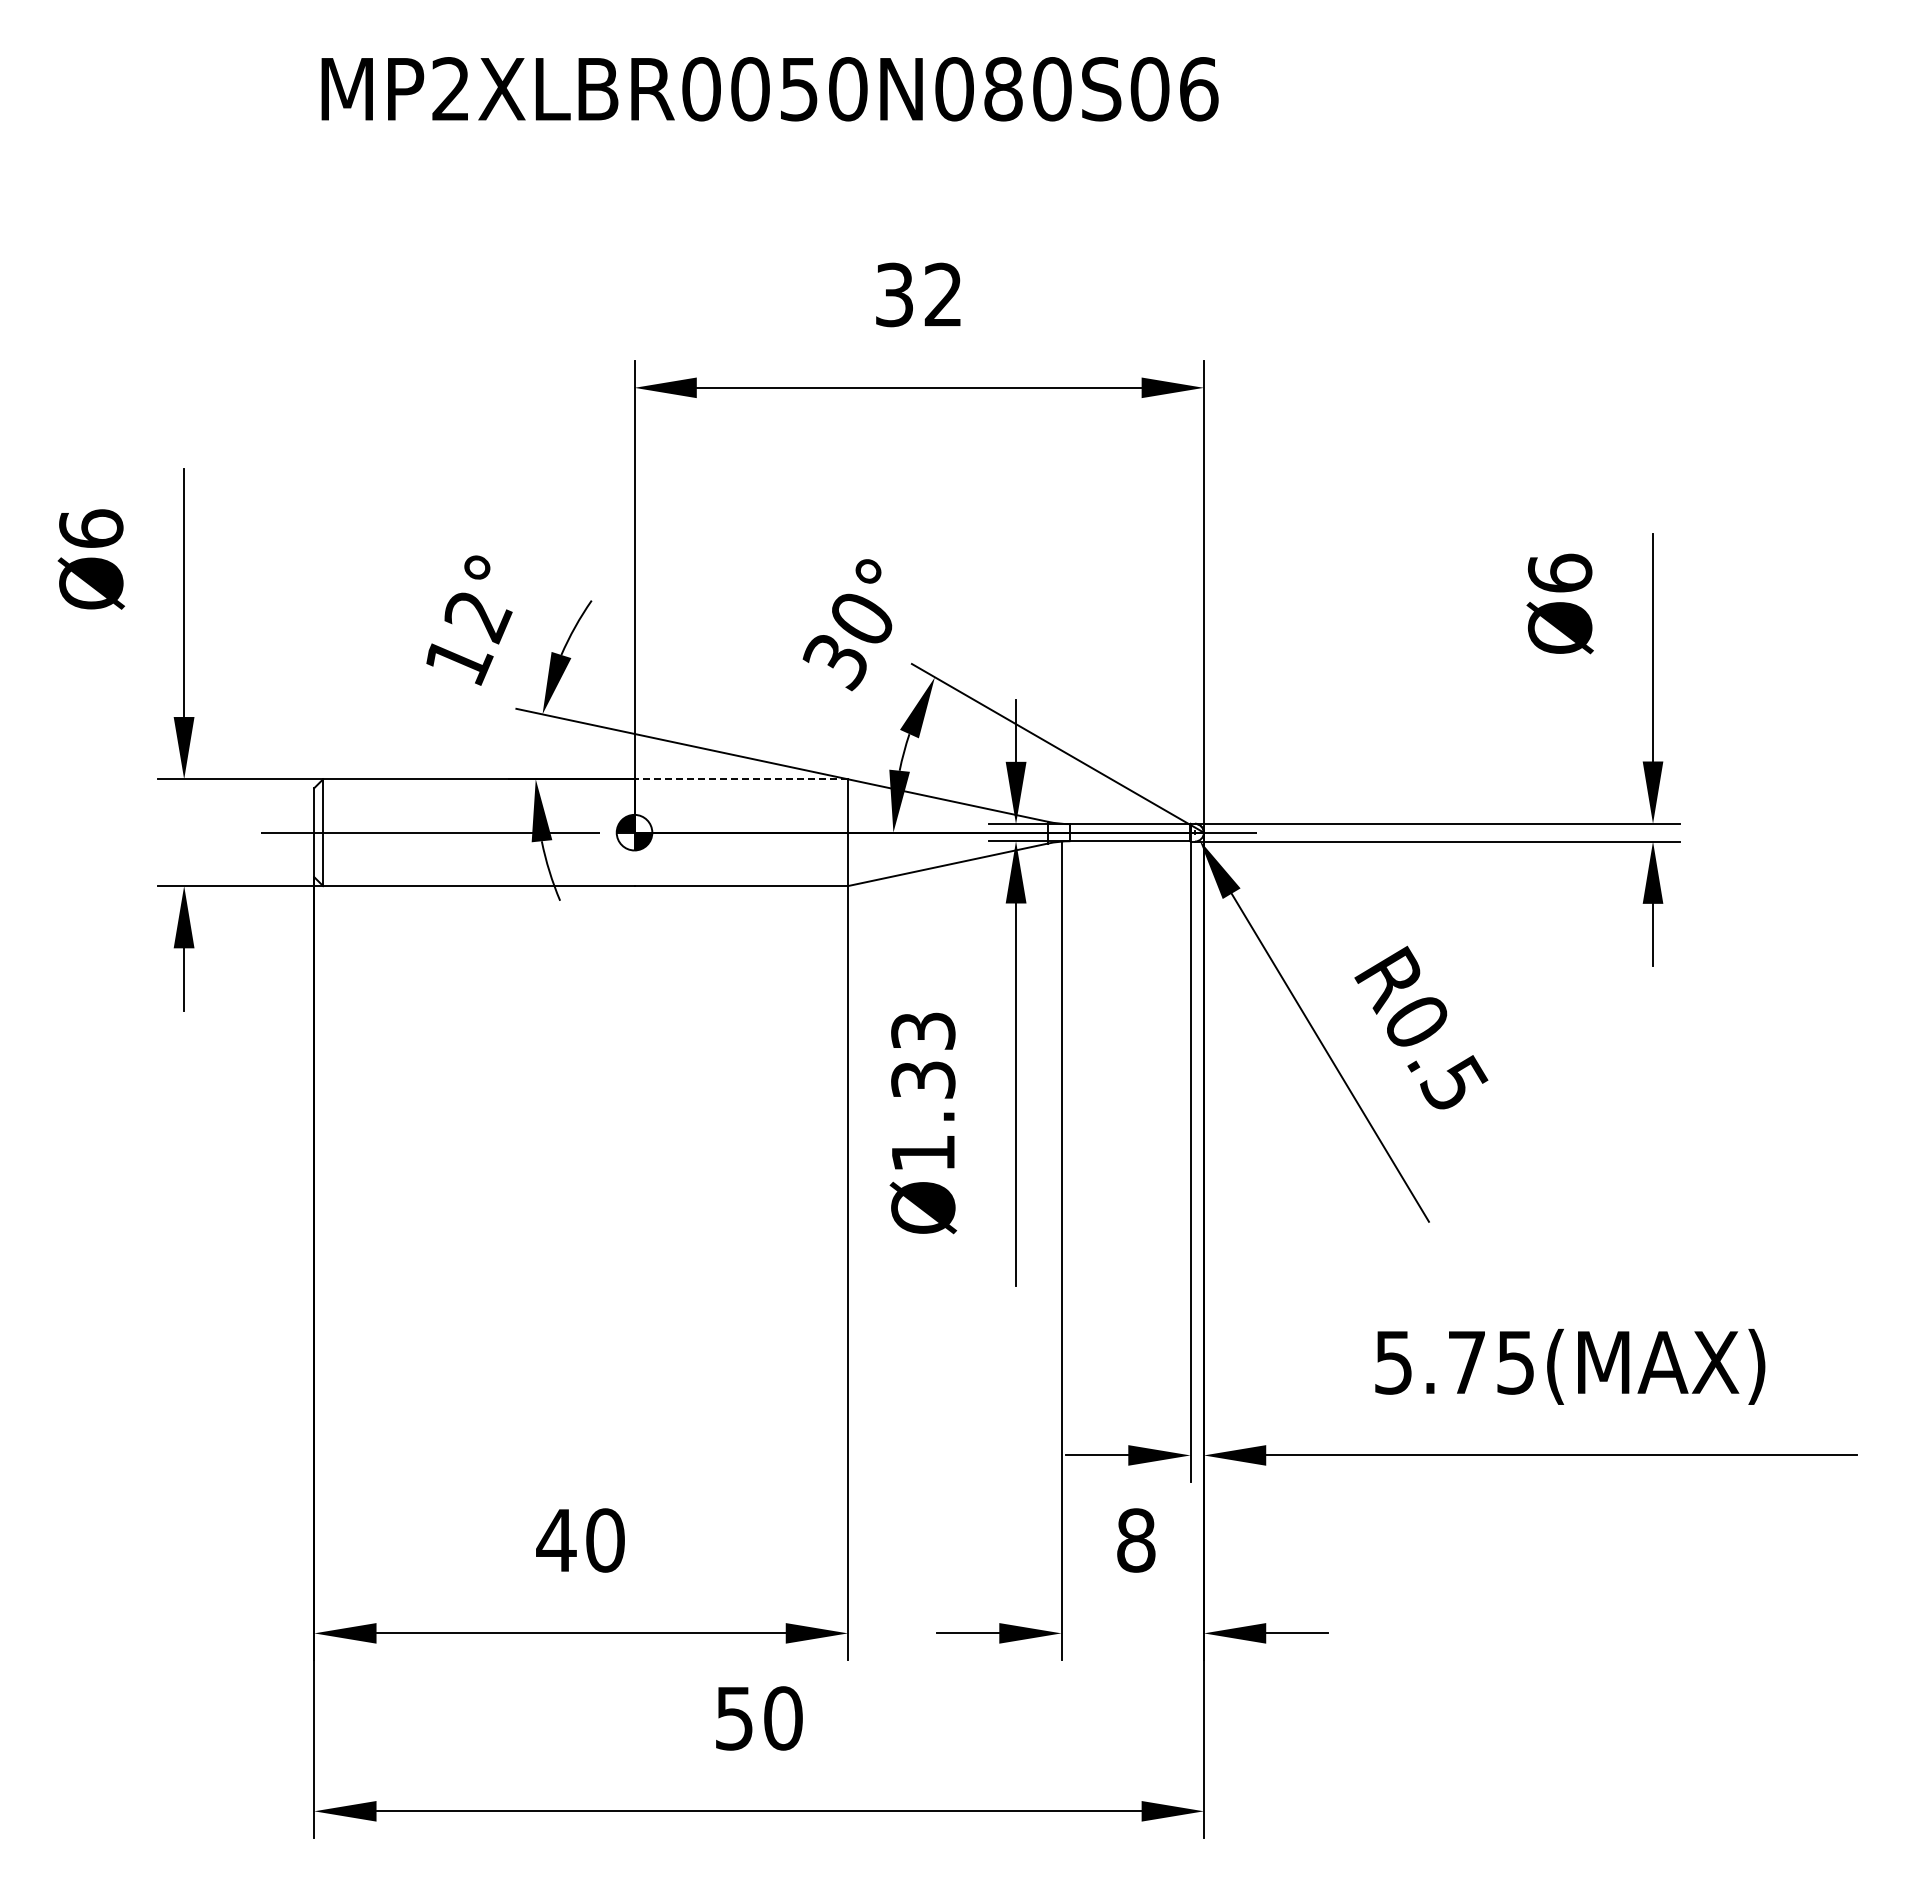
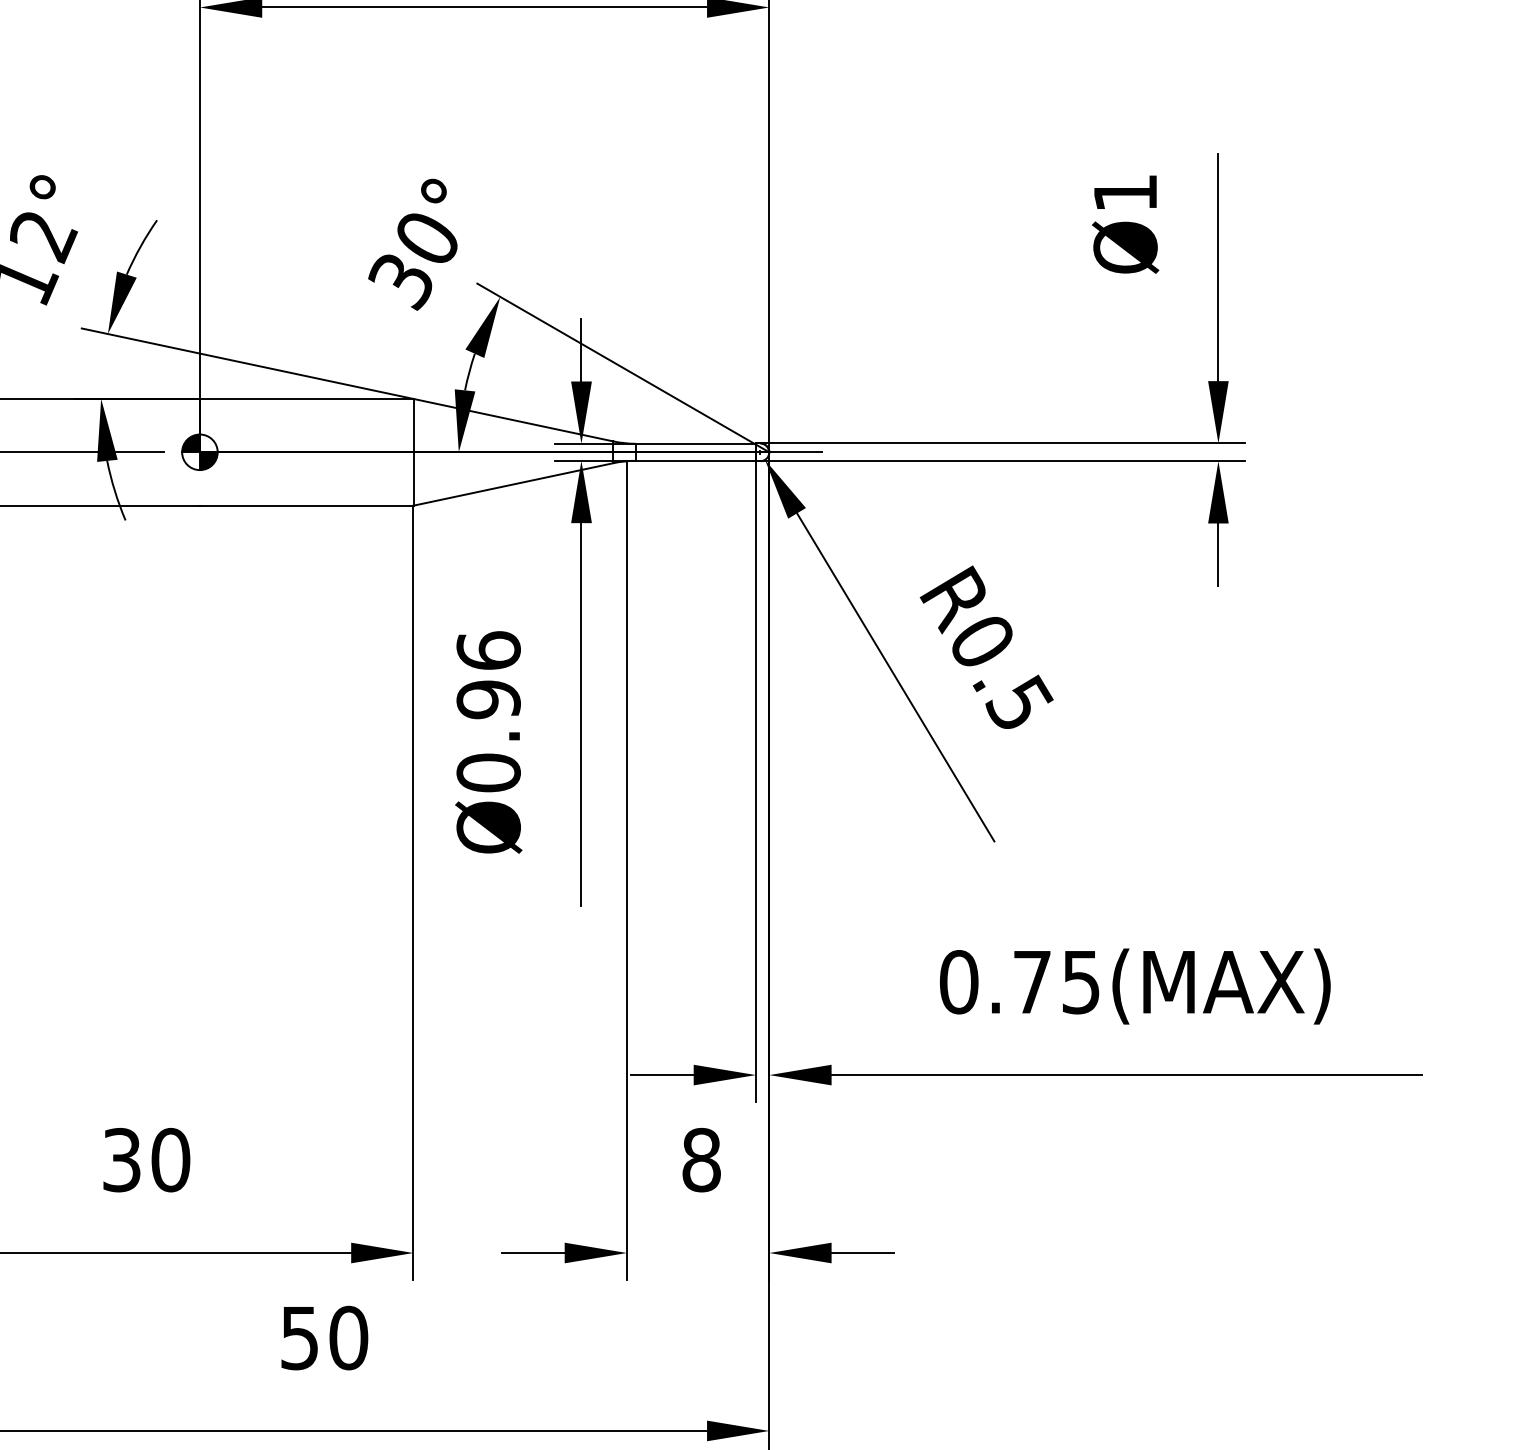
text: (1560, 572) -> (1125, 192), Ø6 -> Ø1
line: (741, 779) -> (306, 399), dashed -> solid
text: (923, 1091) -> (488, 711), Ø1.33 -> Ø0.96
text: (1393, 1362) -> (958, 982), 5.75(MAX) -> 0.75(MAX)
text: (556, 1540) -> (121, 1160), 40 -> 30

